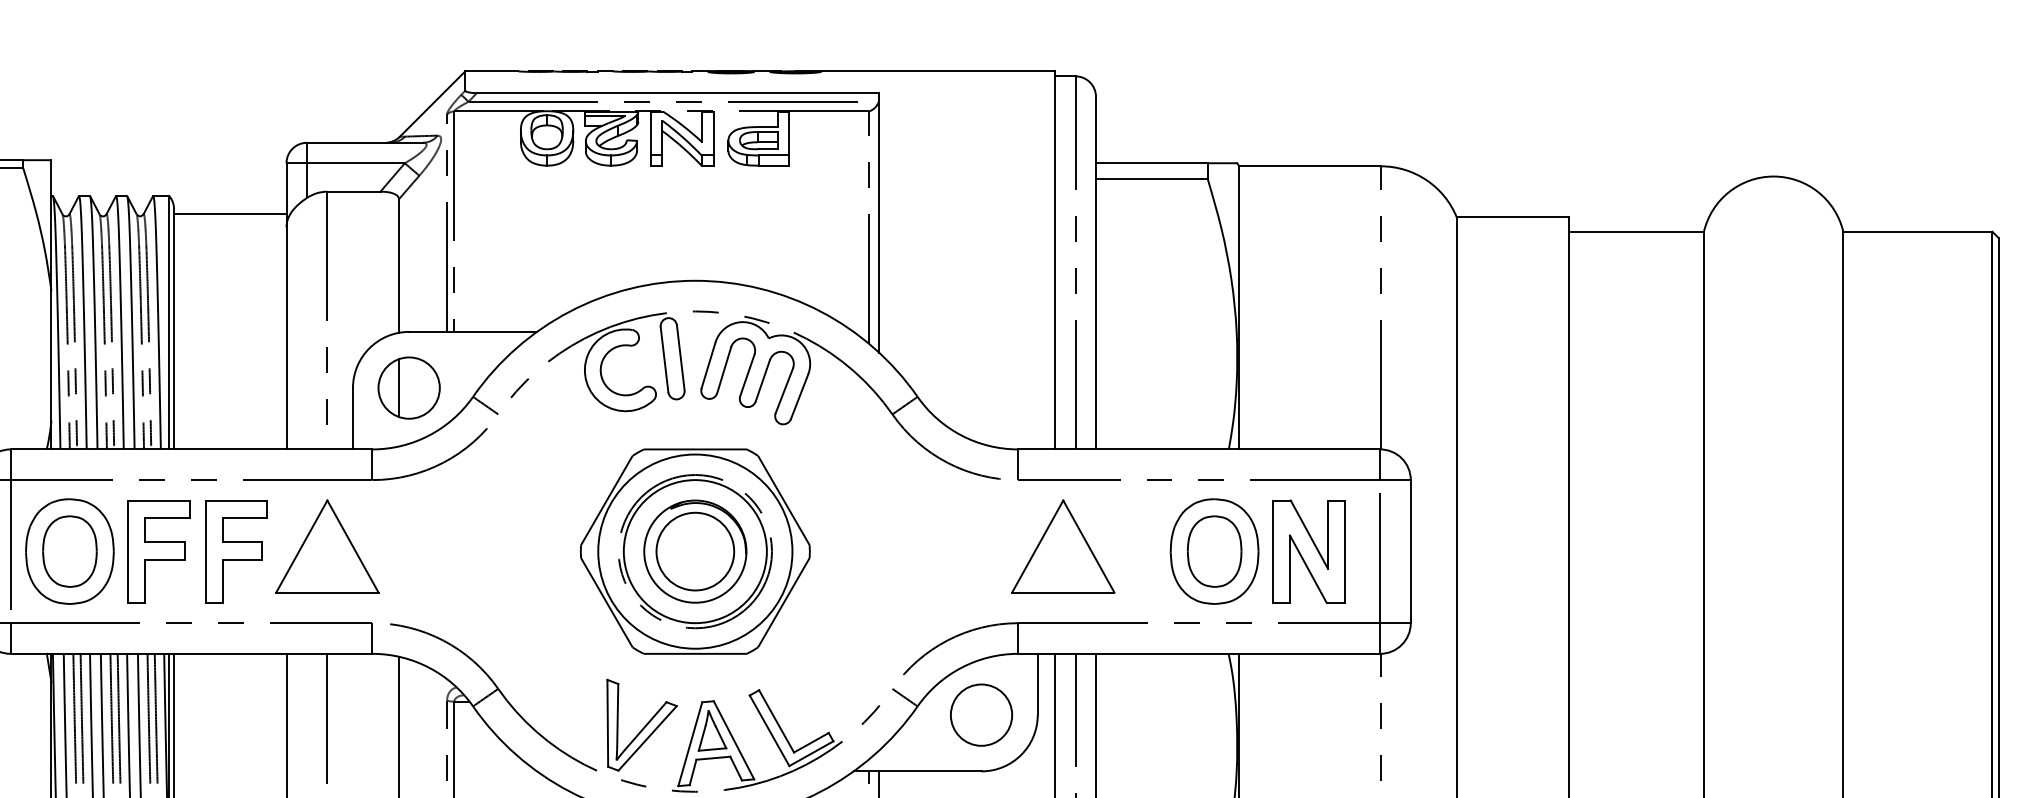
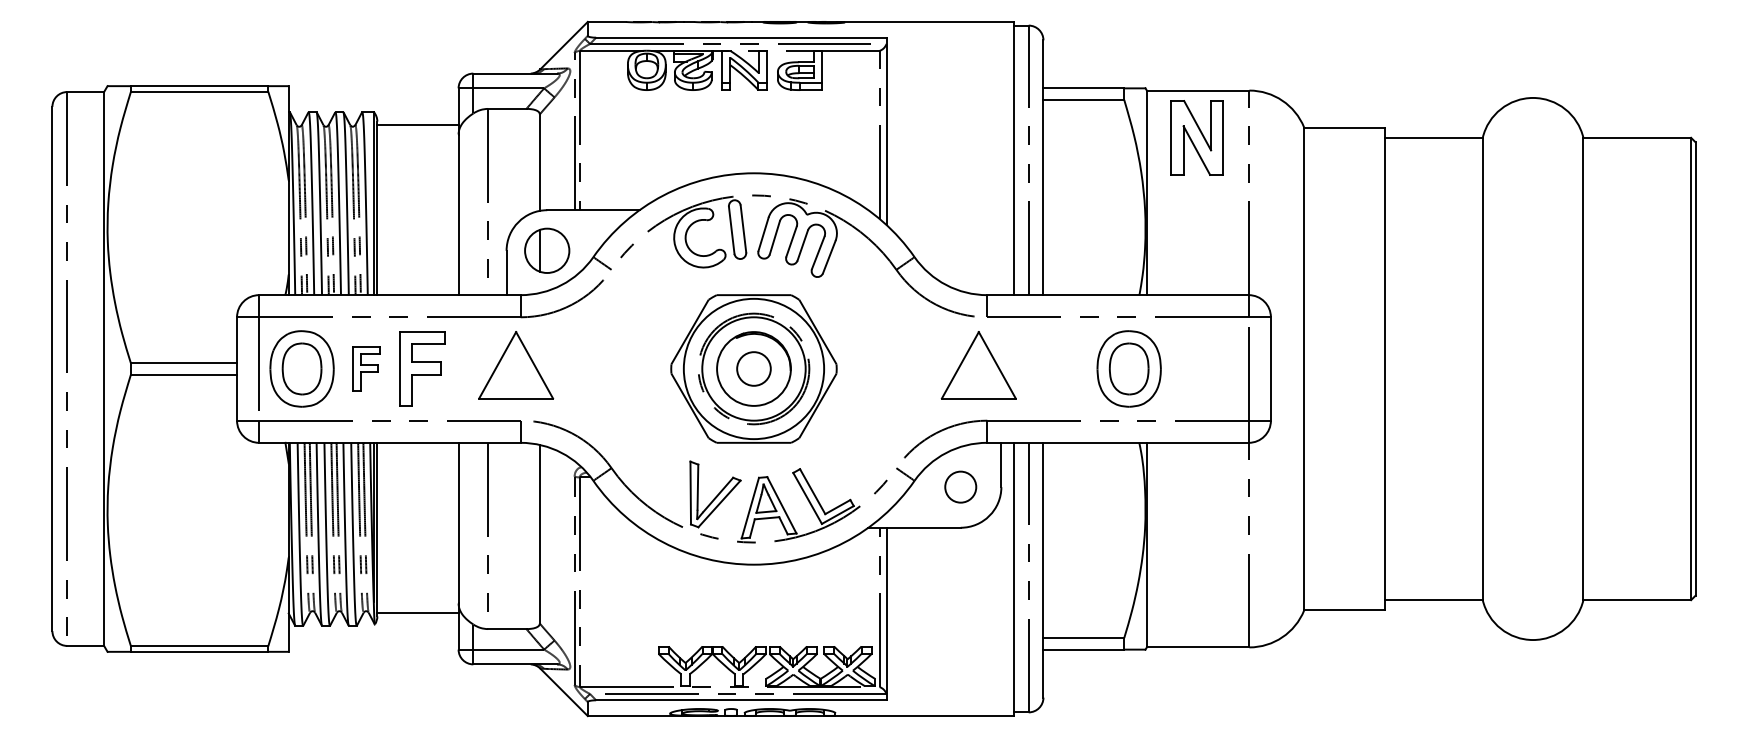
part: (327, 546) -> (516, 365), moved
part: (1062, 546) -> (978, 365), moved
part: (159, 550) -> (366, 368), size x0.6
circle: (694, 550) -> (753, 368), size x0.6
part: (1307, 550) -> (1196, 137), moved
circle: (981, 715) -> (960, 487), size x0.7

